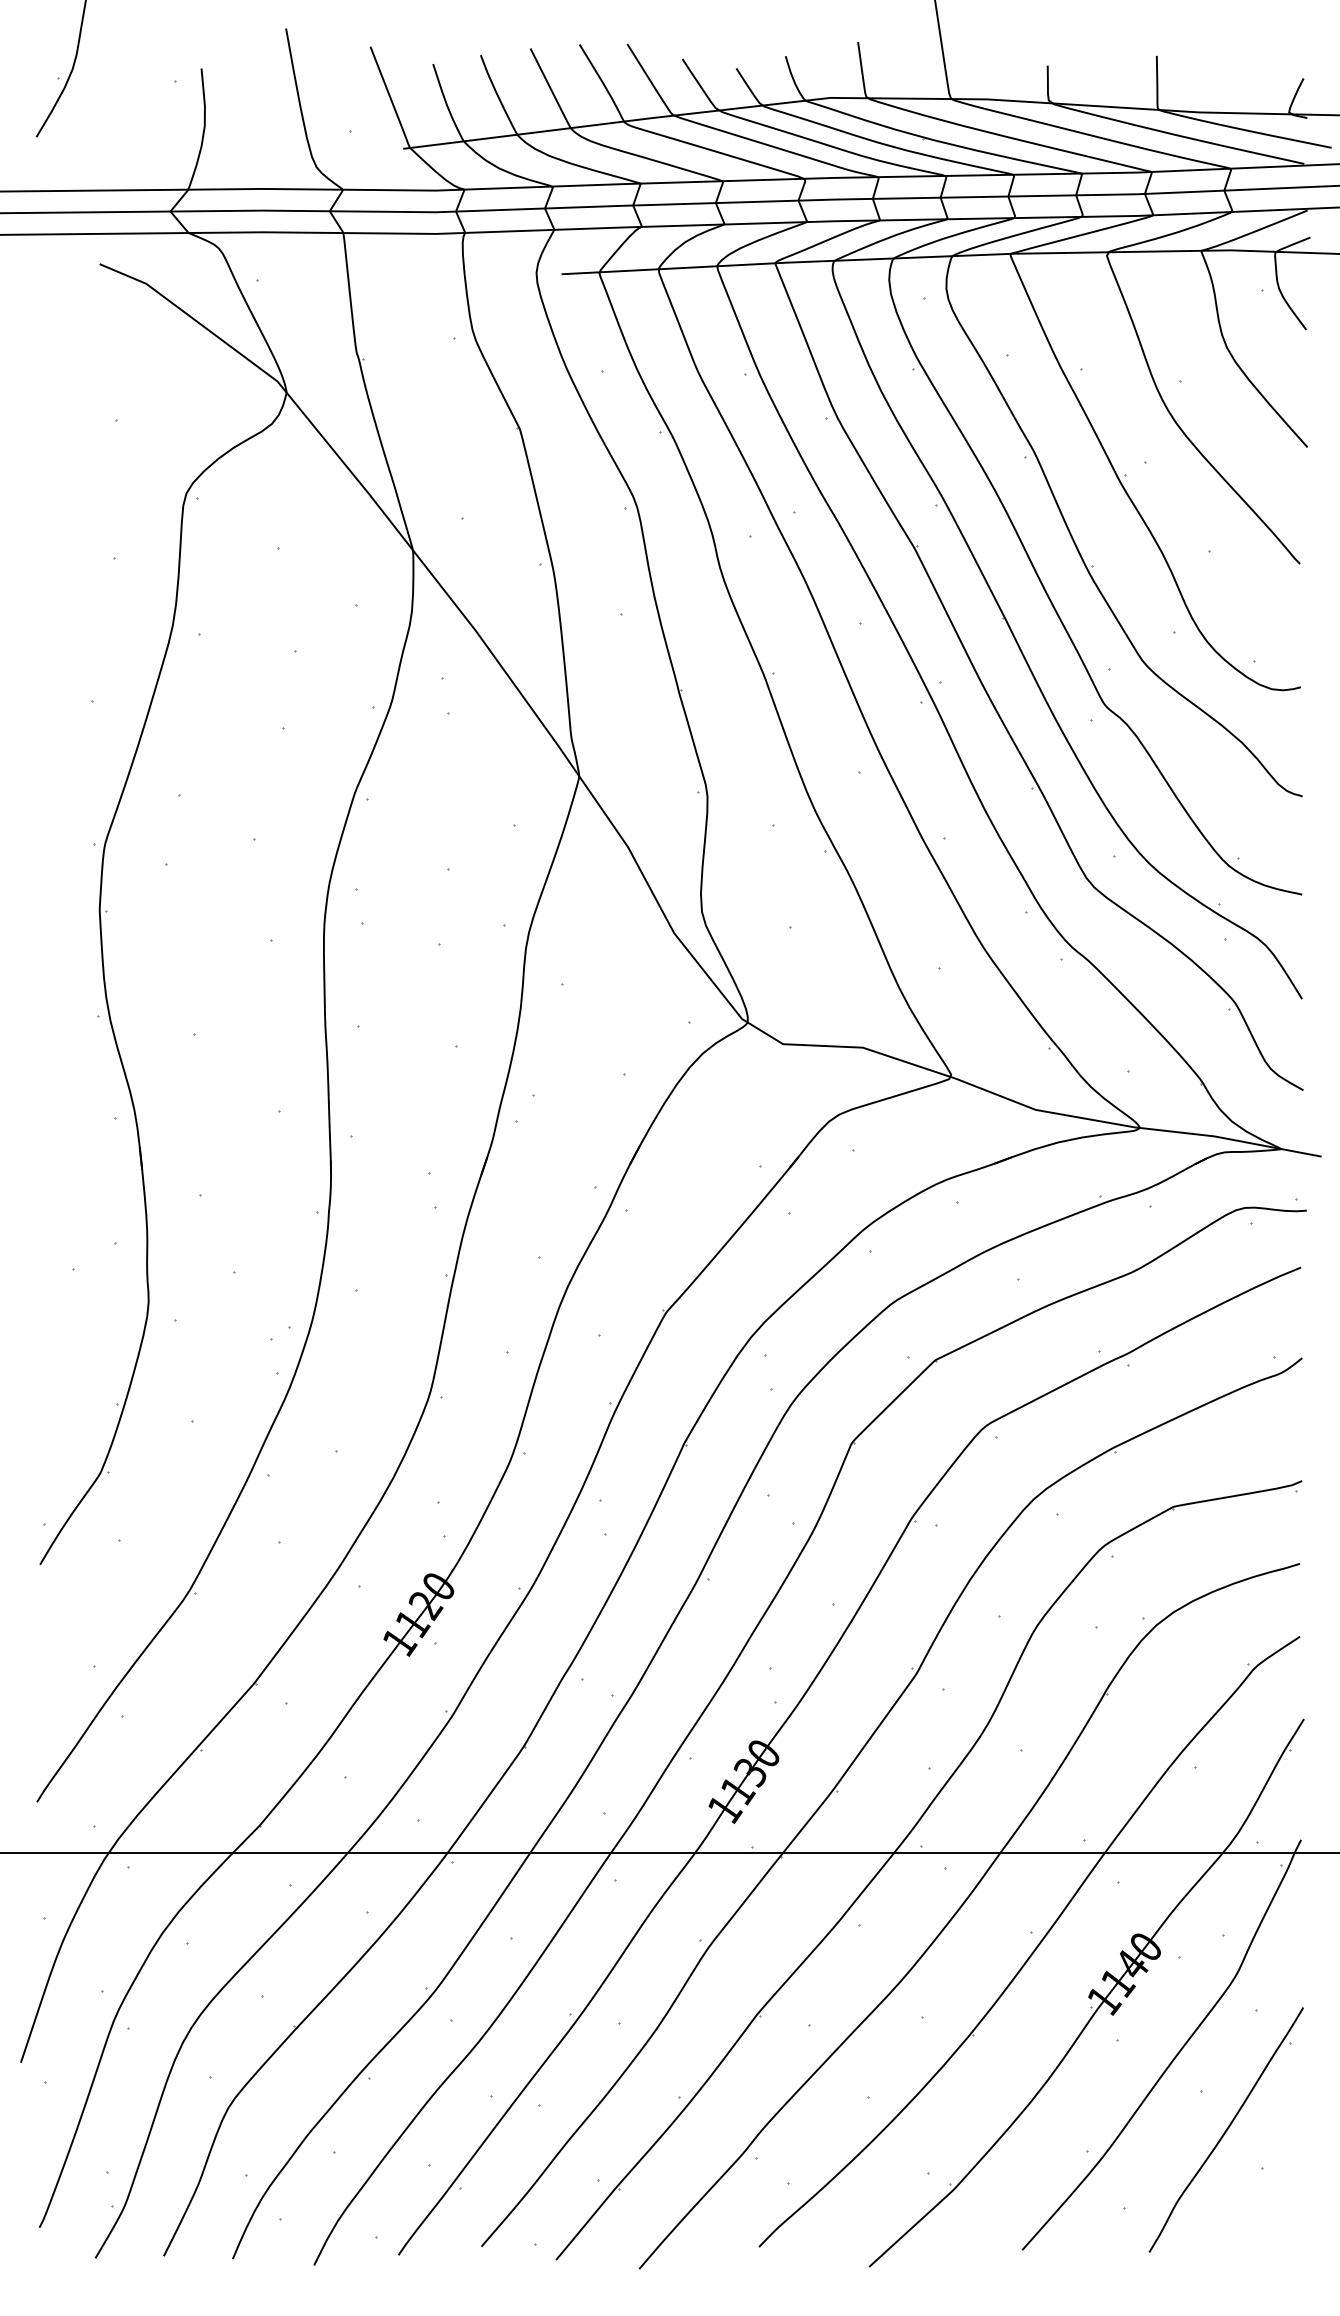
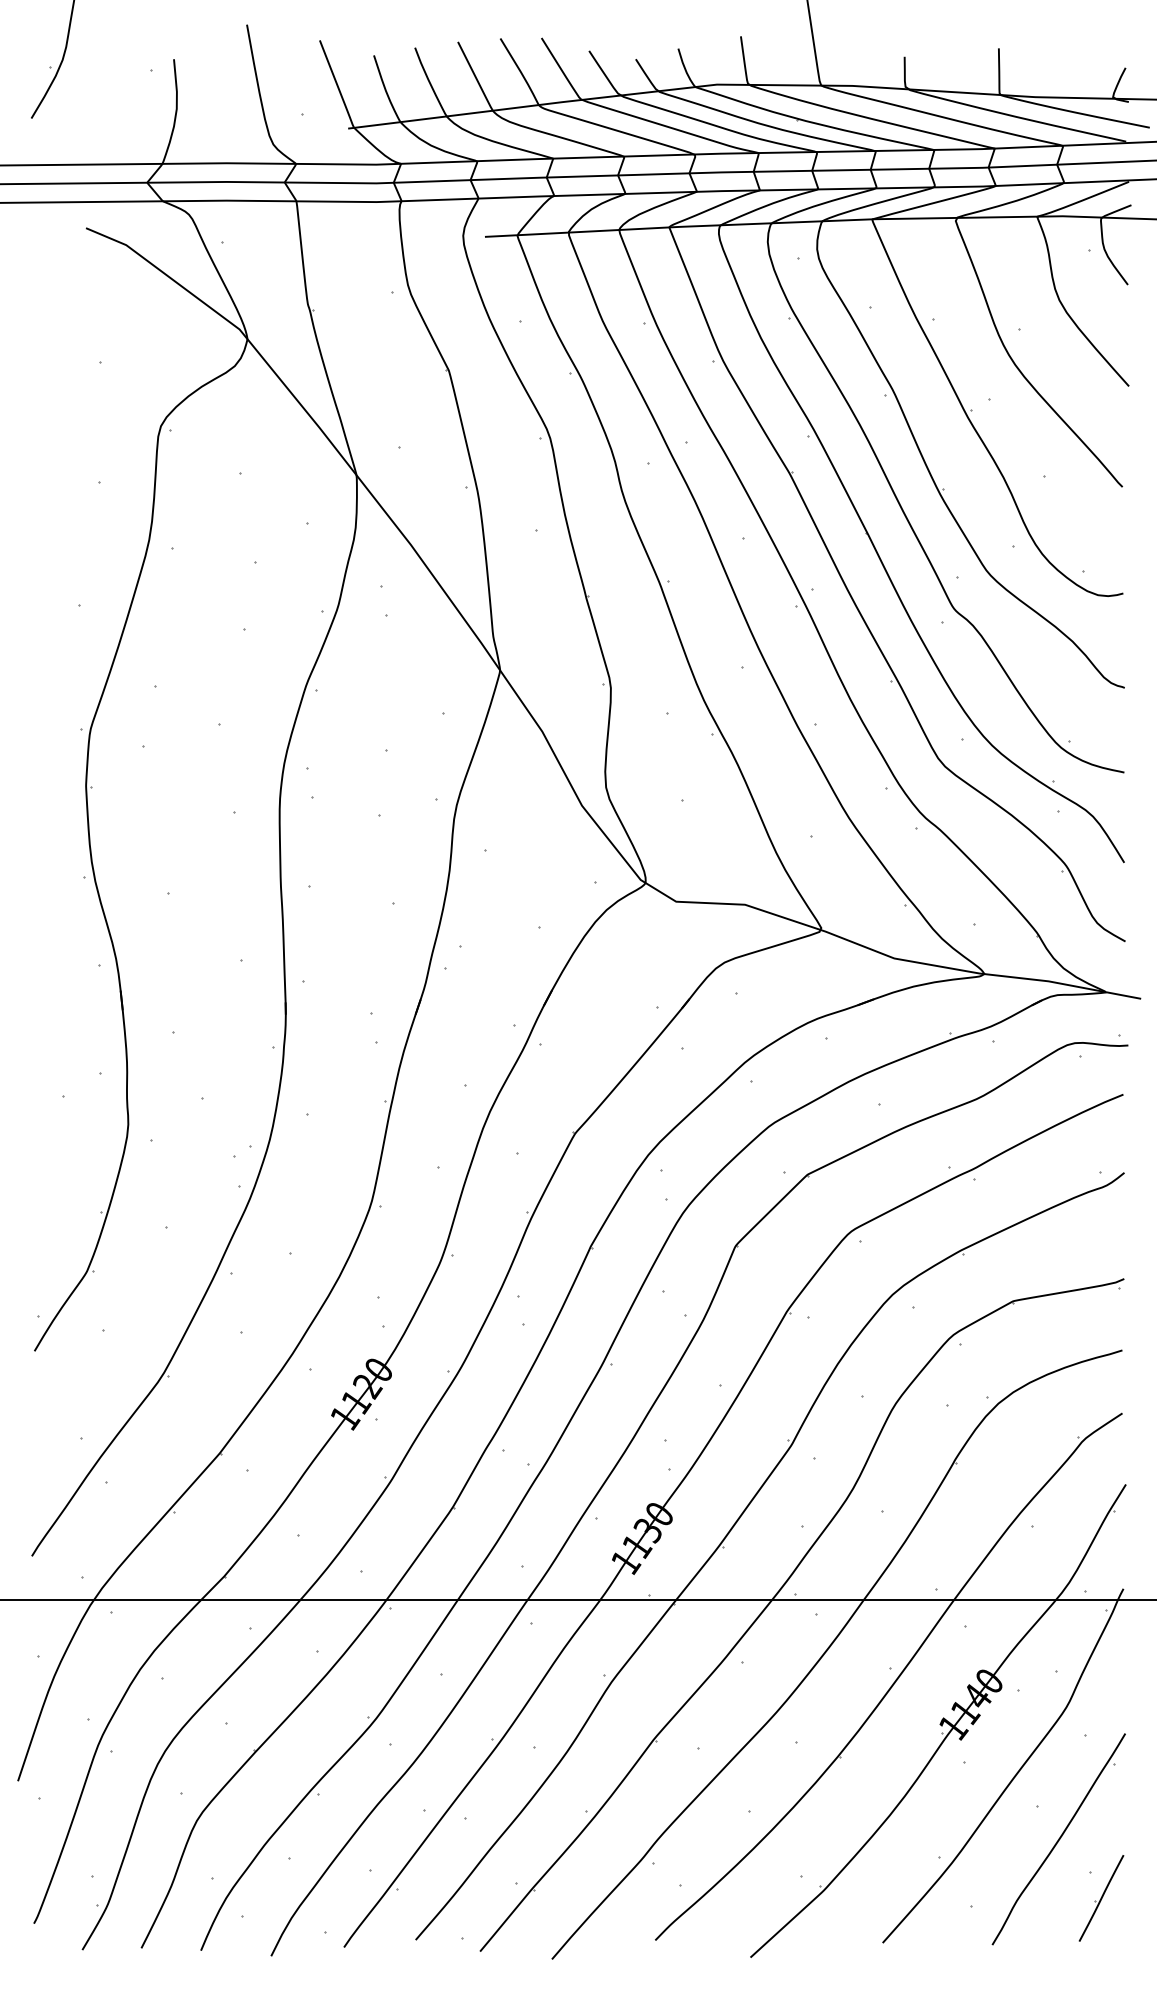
part: (1275, 2198) -> (1101, 1898), added

